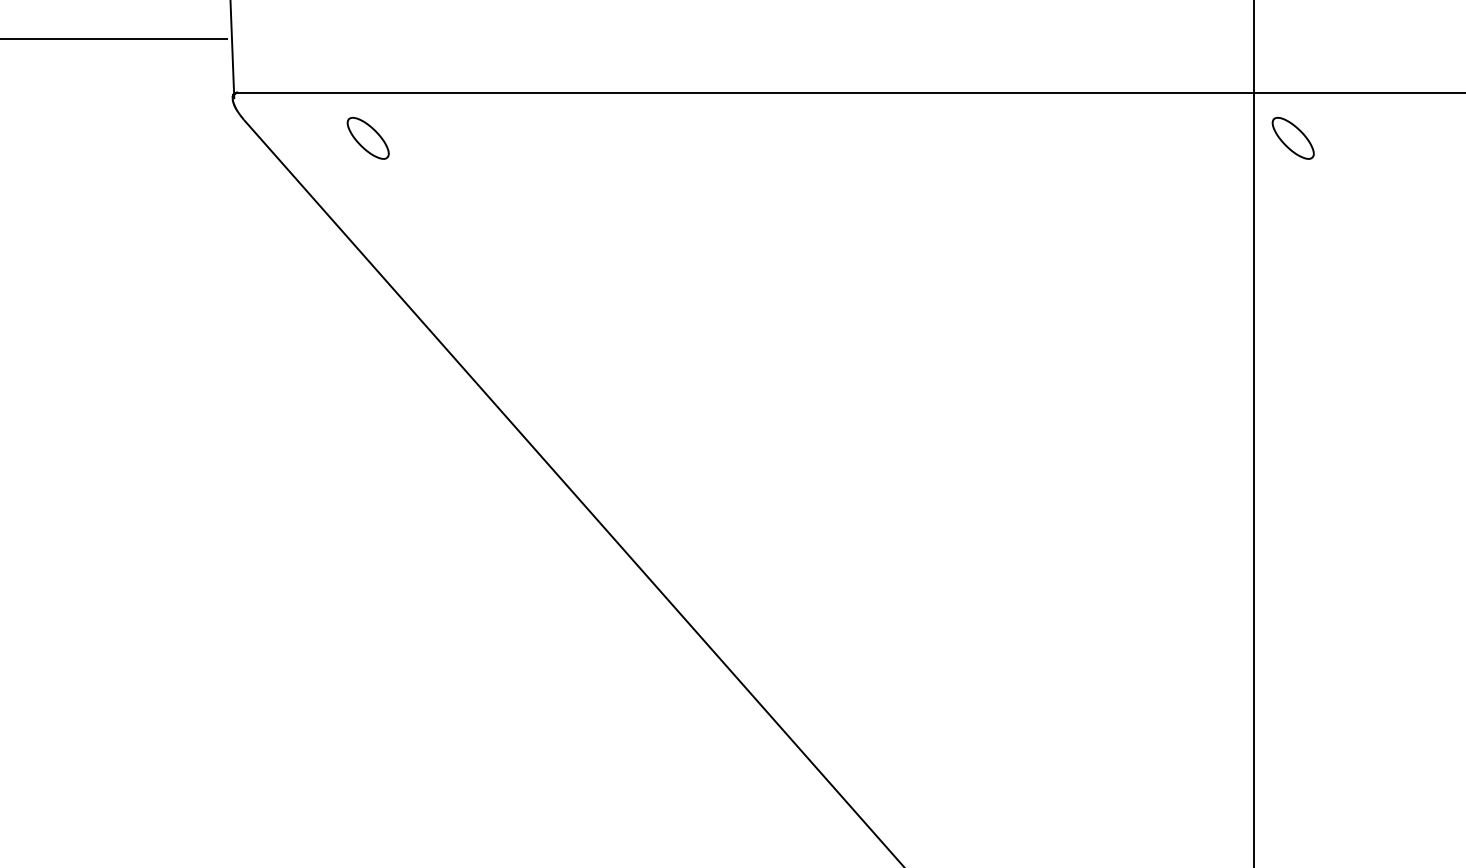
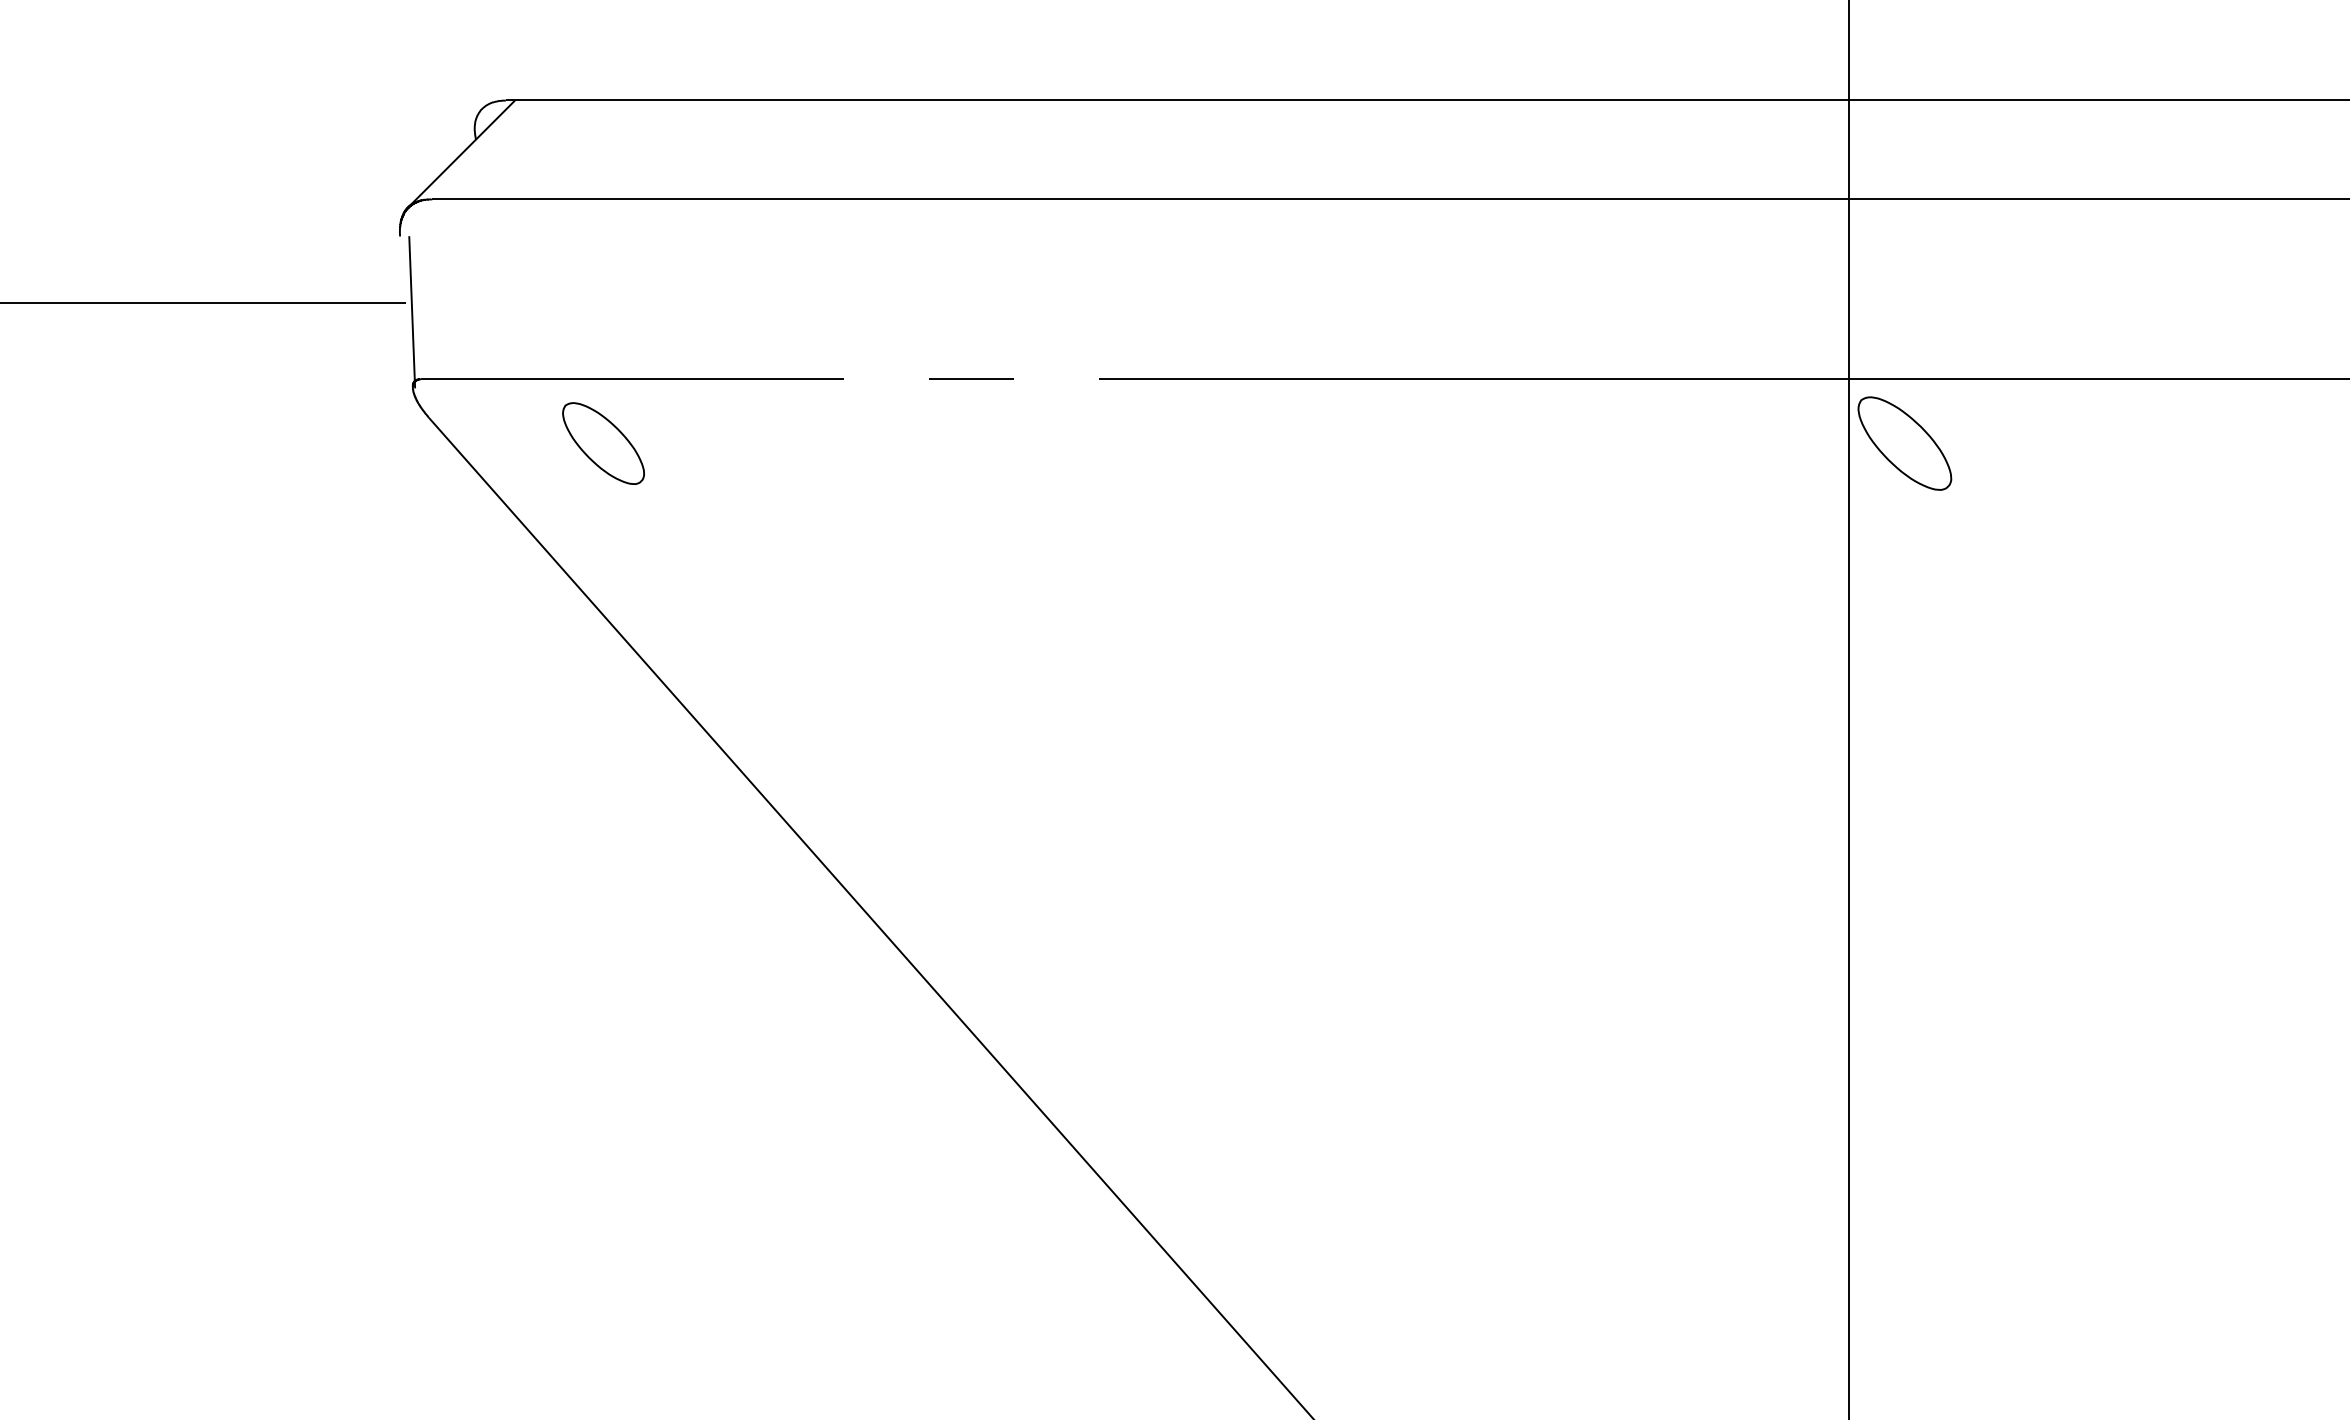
line: (631, 92) -> (973, 379), solid -> dashed
part: (368, 138) -> (603, 443), size x1.4
part: (1292, 138) -> (1904, 443), size x1.6

